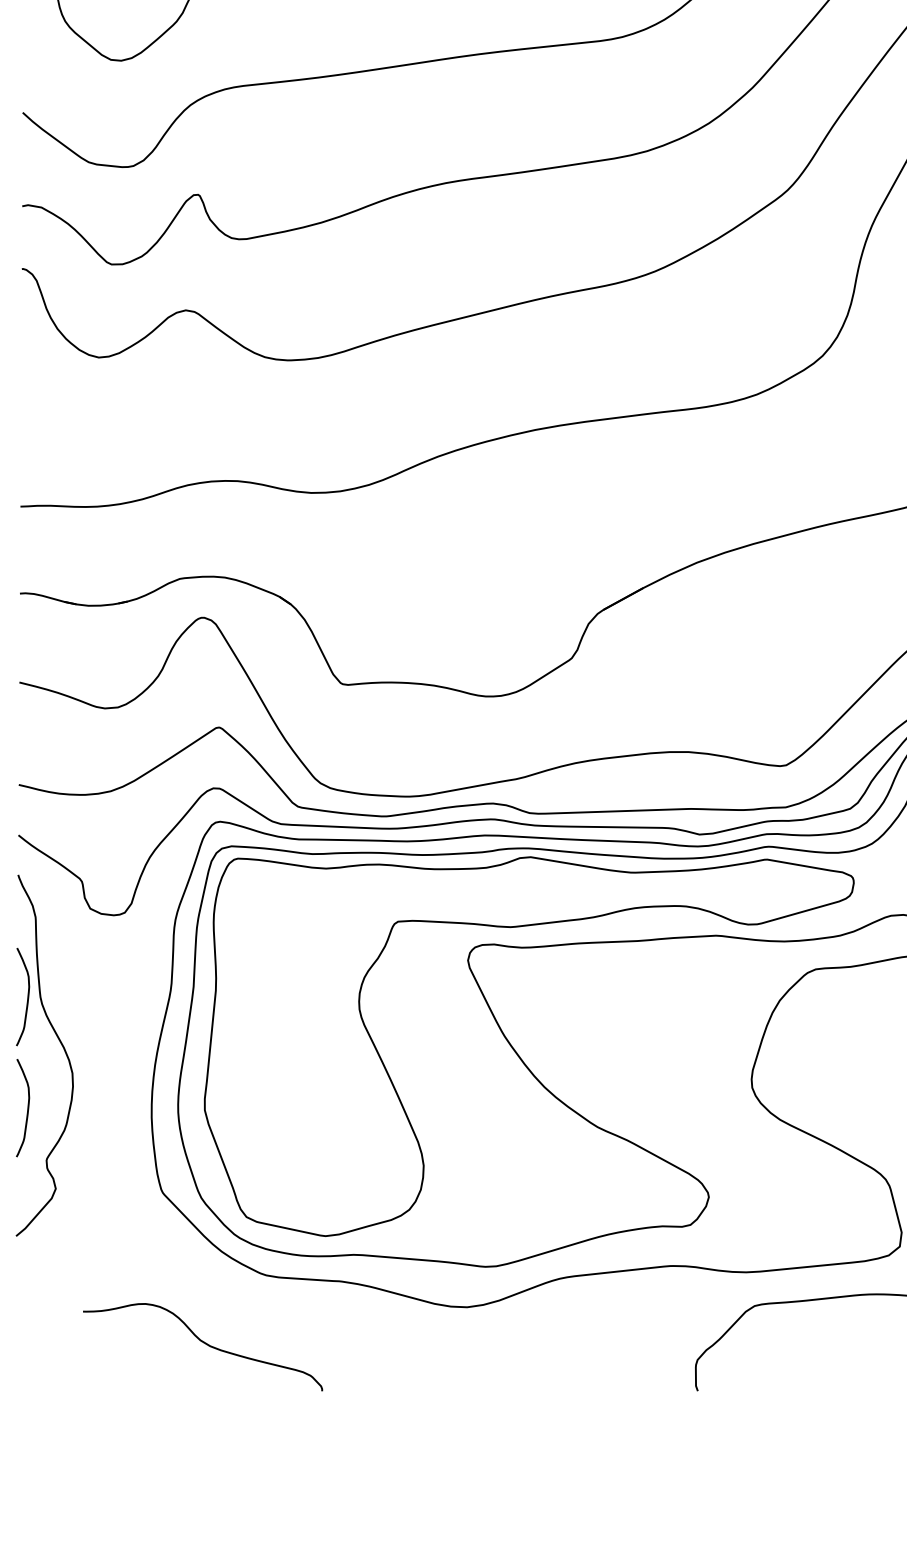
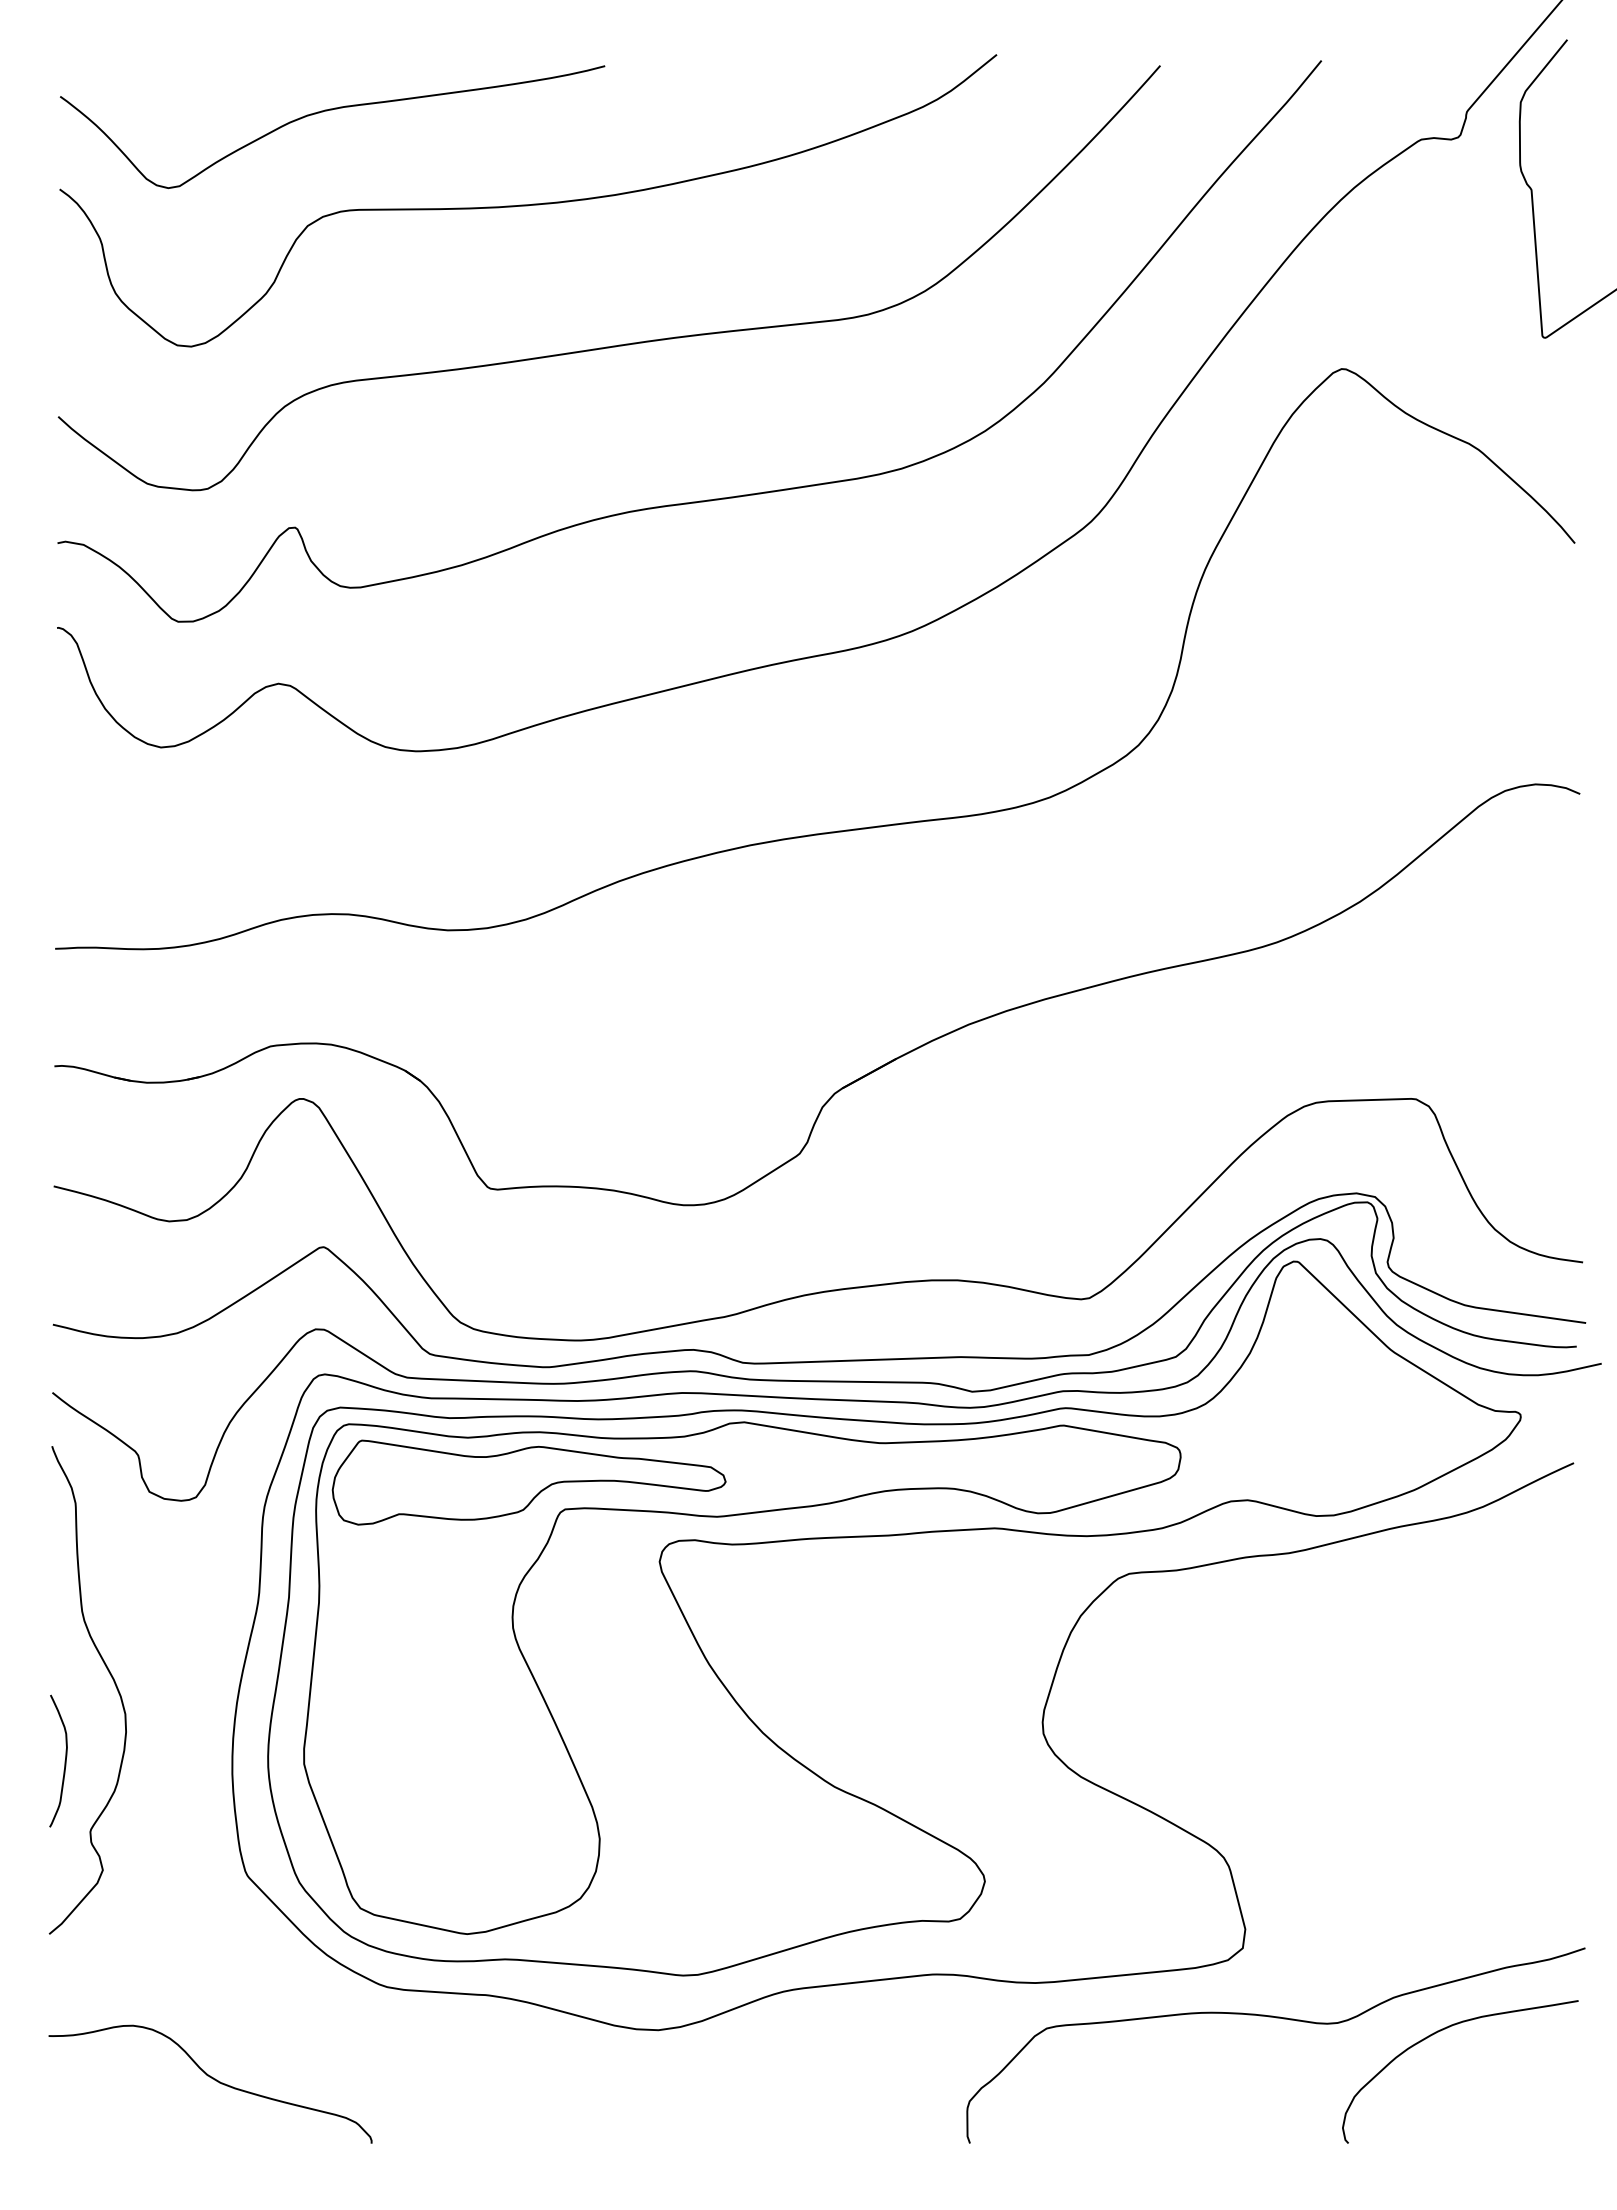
part: (370, 901) -> (528, 1482), added
curve: (27, 996) -> (64, 1610), removed
curve: (204, 1343) -> (212, 2079), moved

